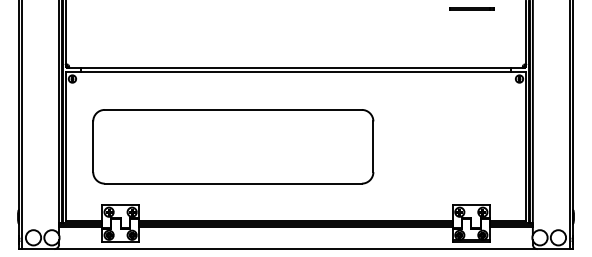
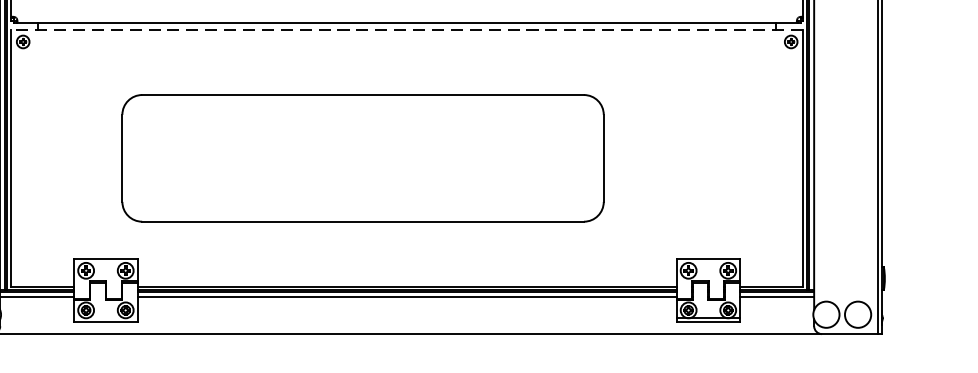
line: (295, 72) -> (406, 30), solid -> dashed
part: (233, 146) -> (363, 157), moved

